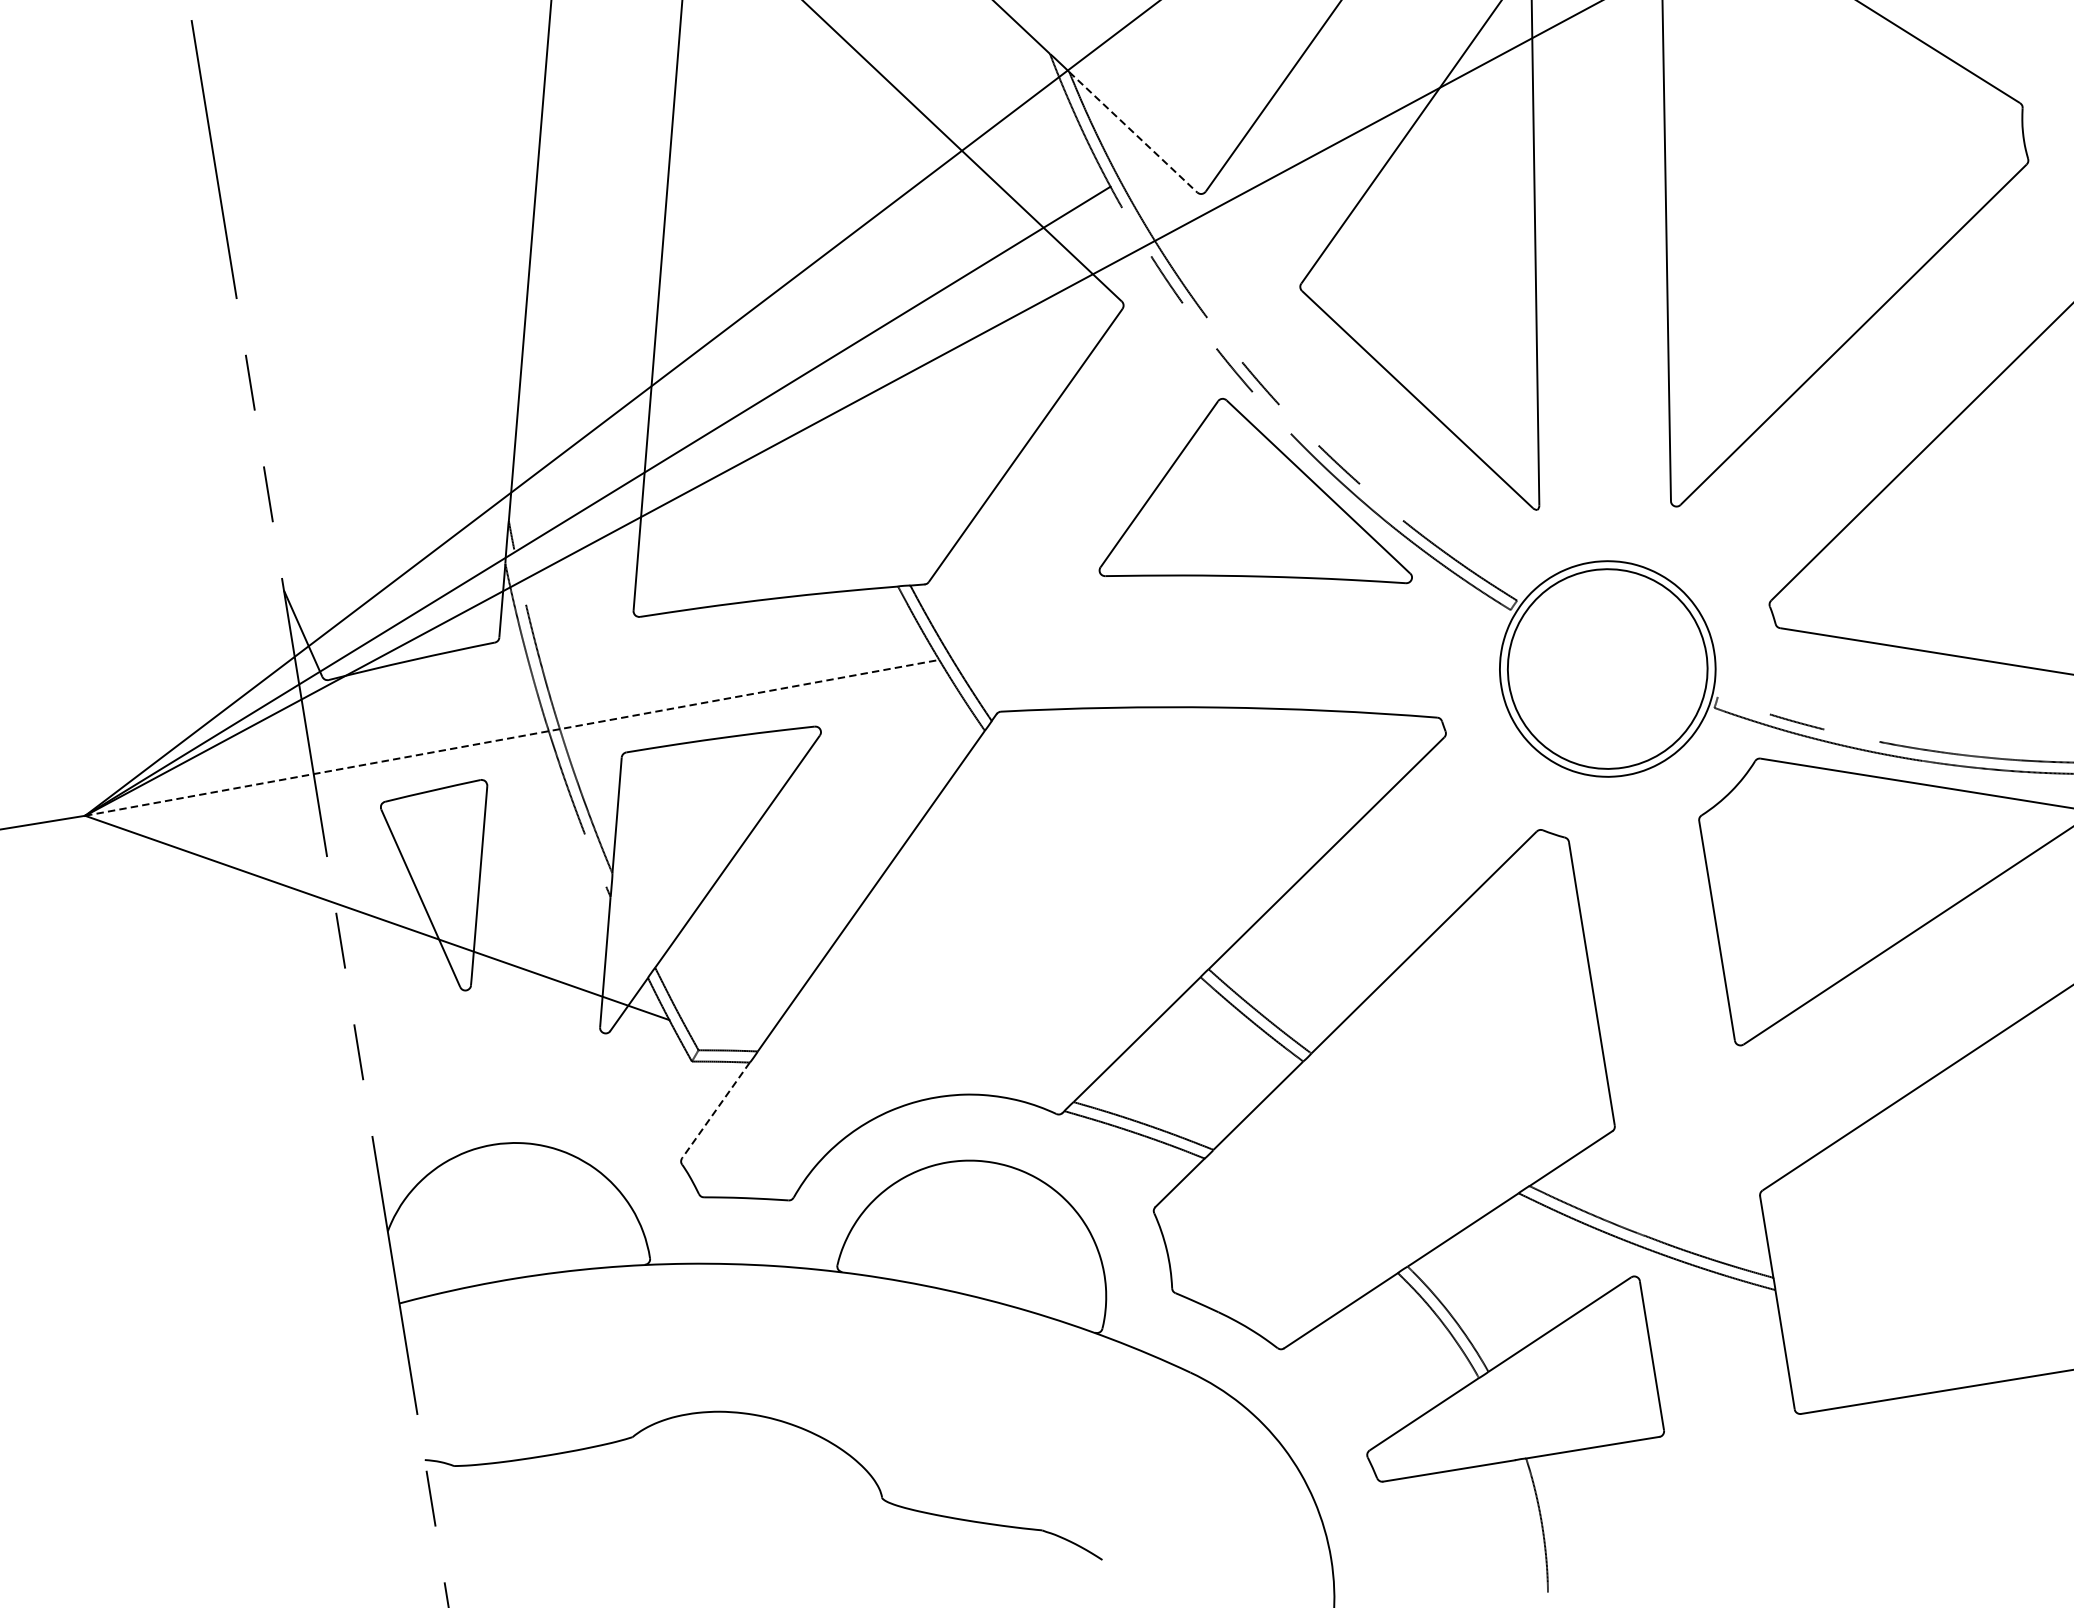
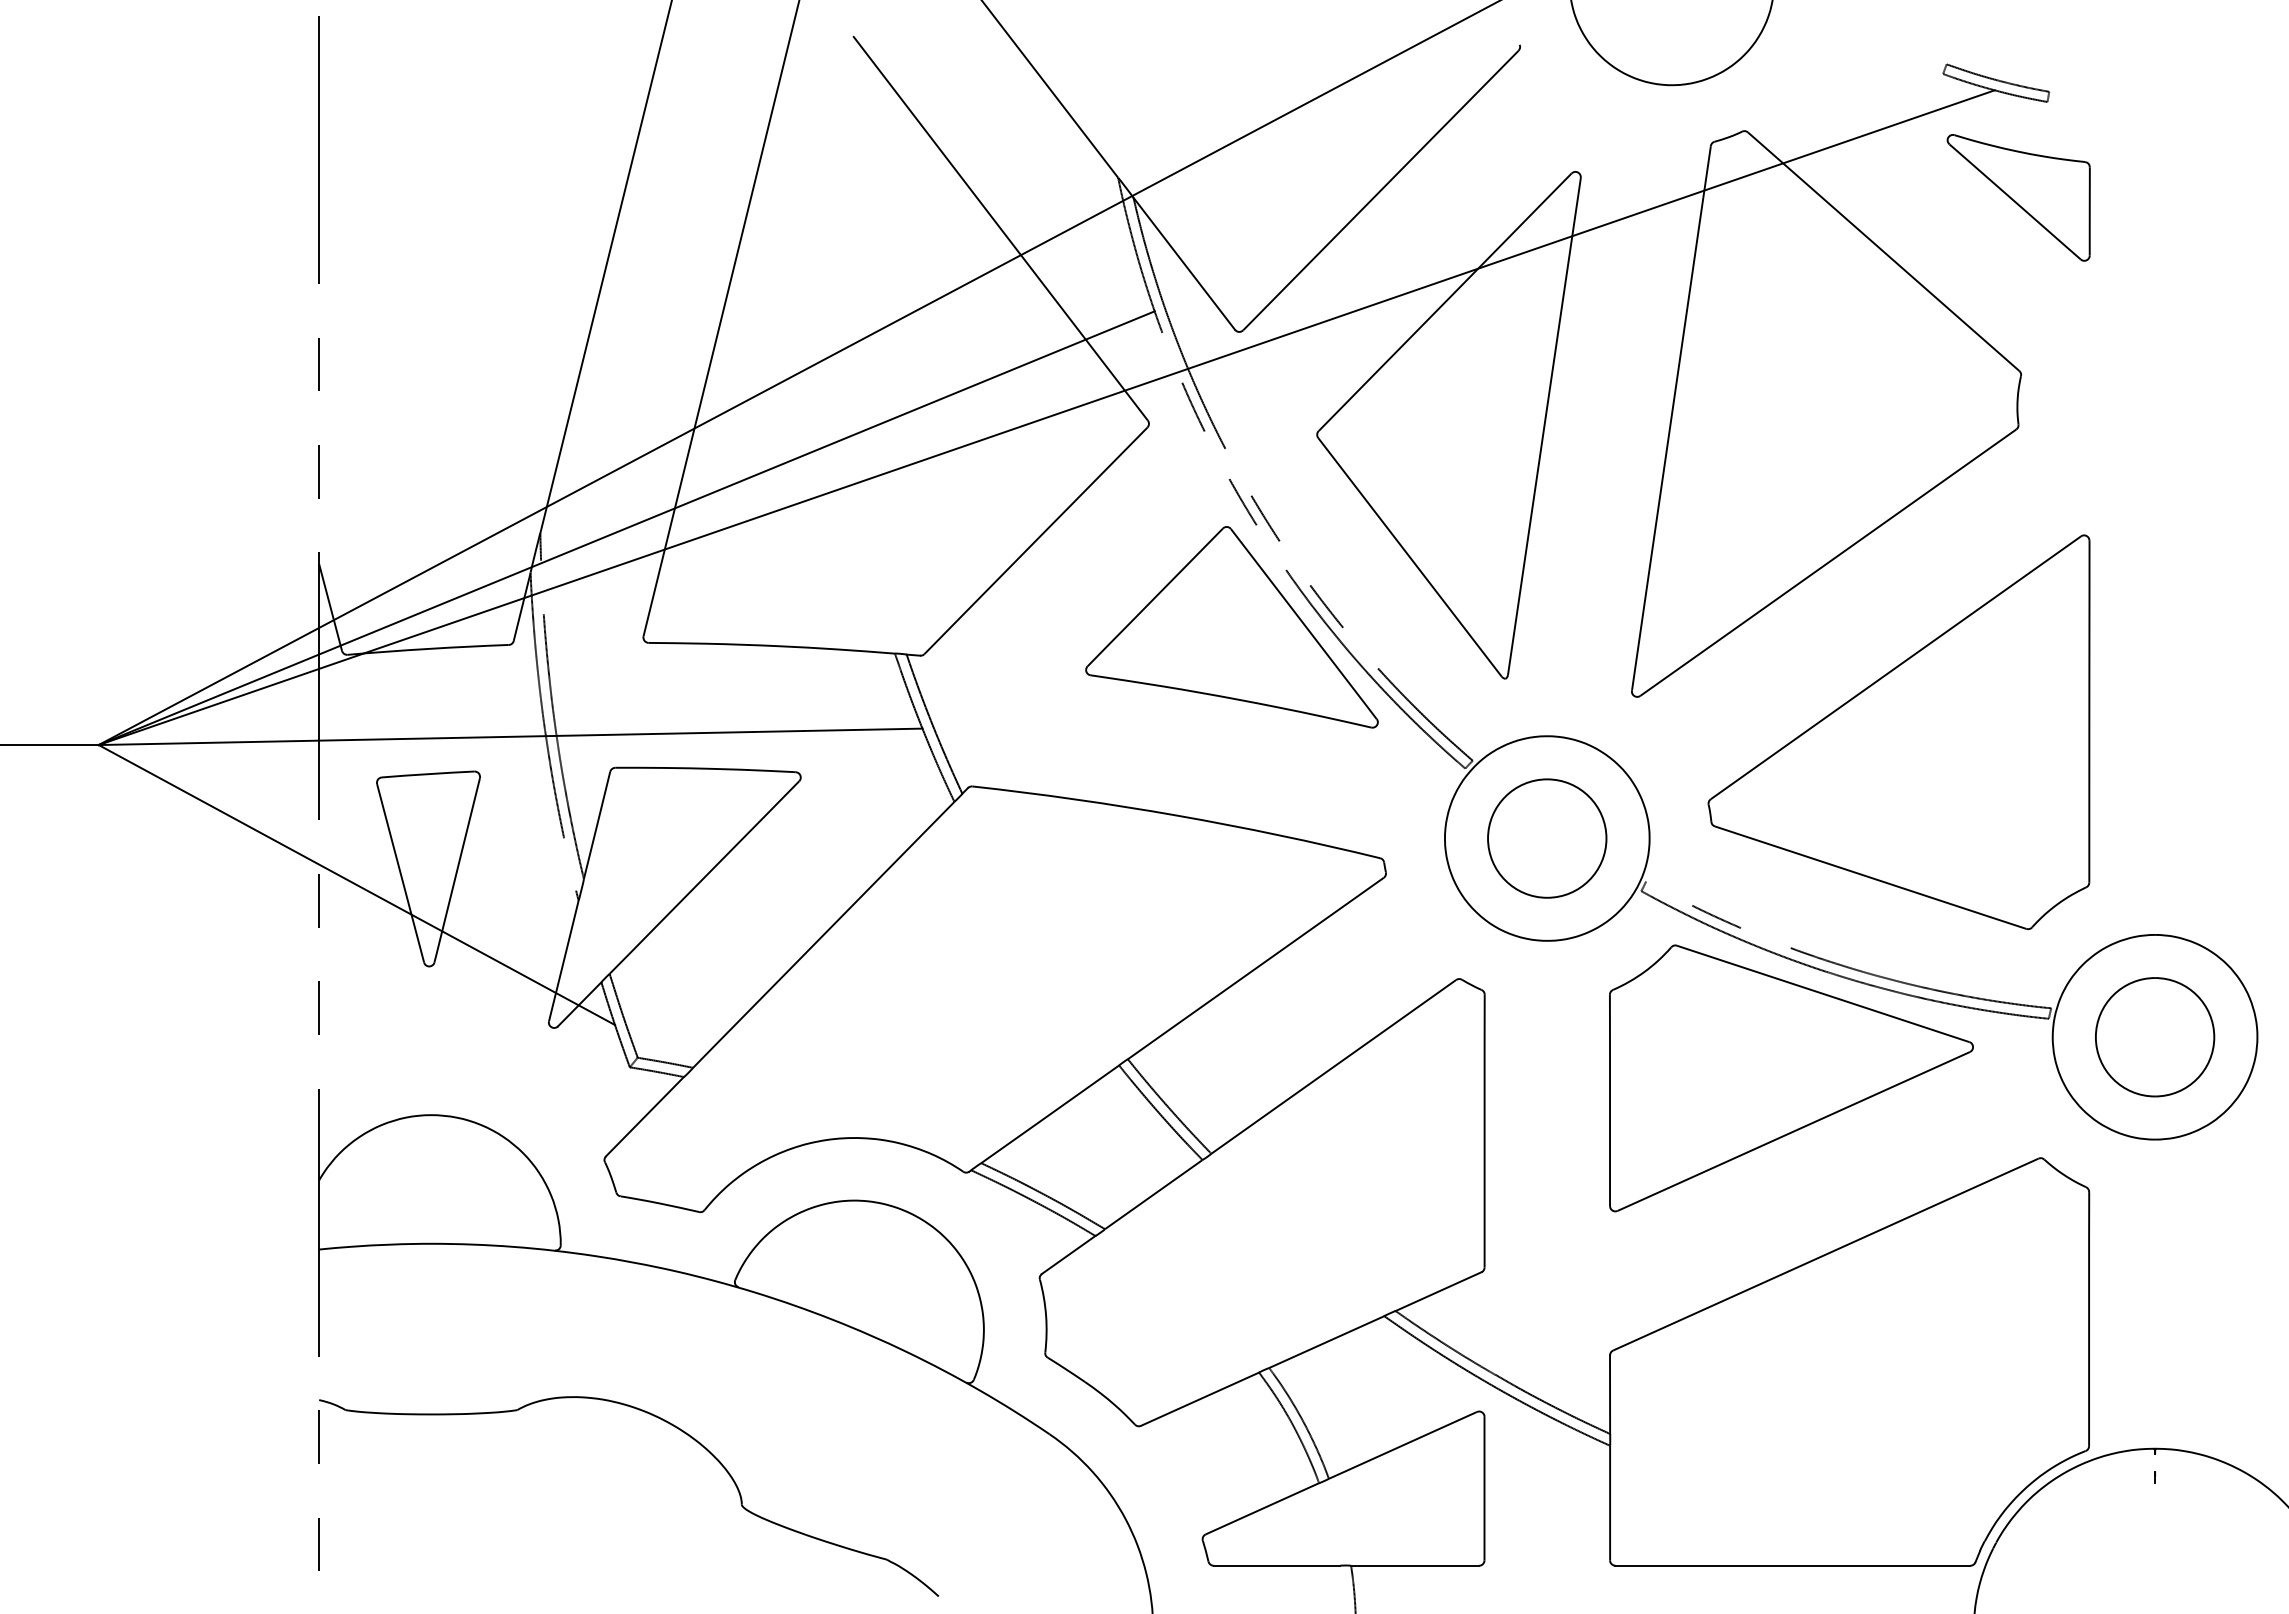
line: (1133, 132) -> (1184, 264), dashed -> solid
circle: (1607, 668) -> (1547, 838), size x0.62
line: (512, 737) -> (510, 736), dashed -> solid
line: (715, 1110) -> (644, 1116), dashed -> solid

